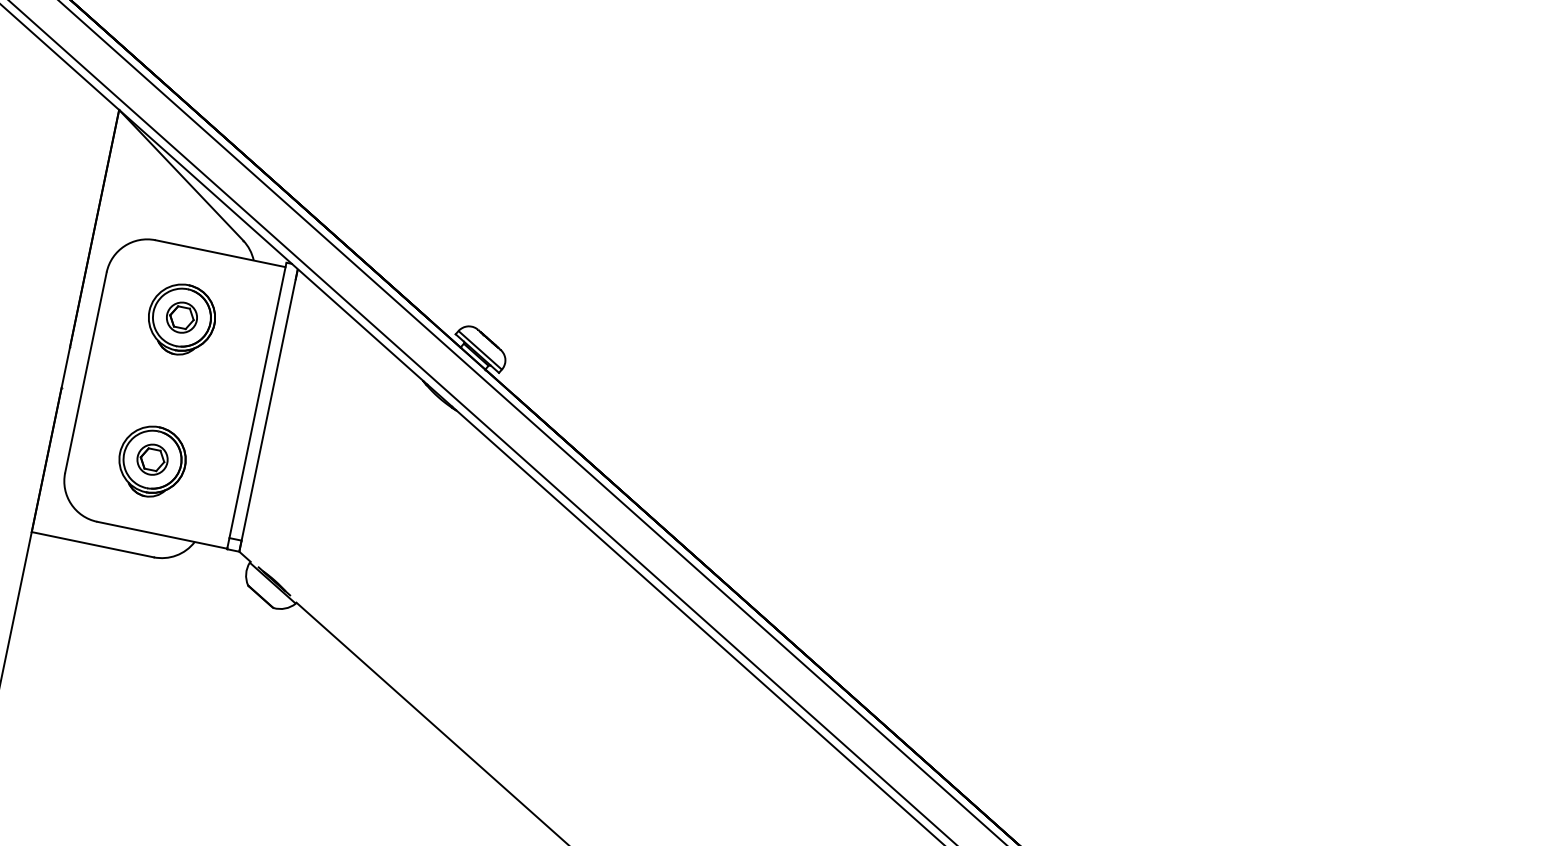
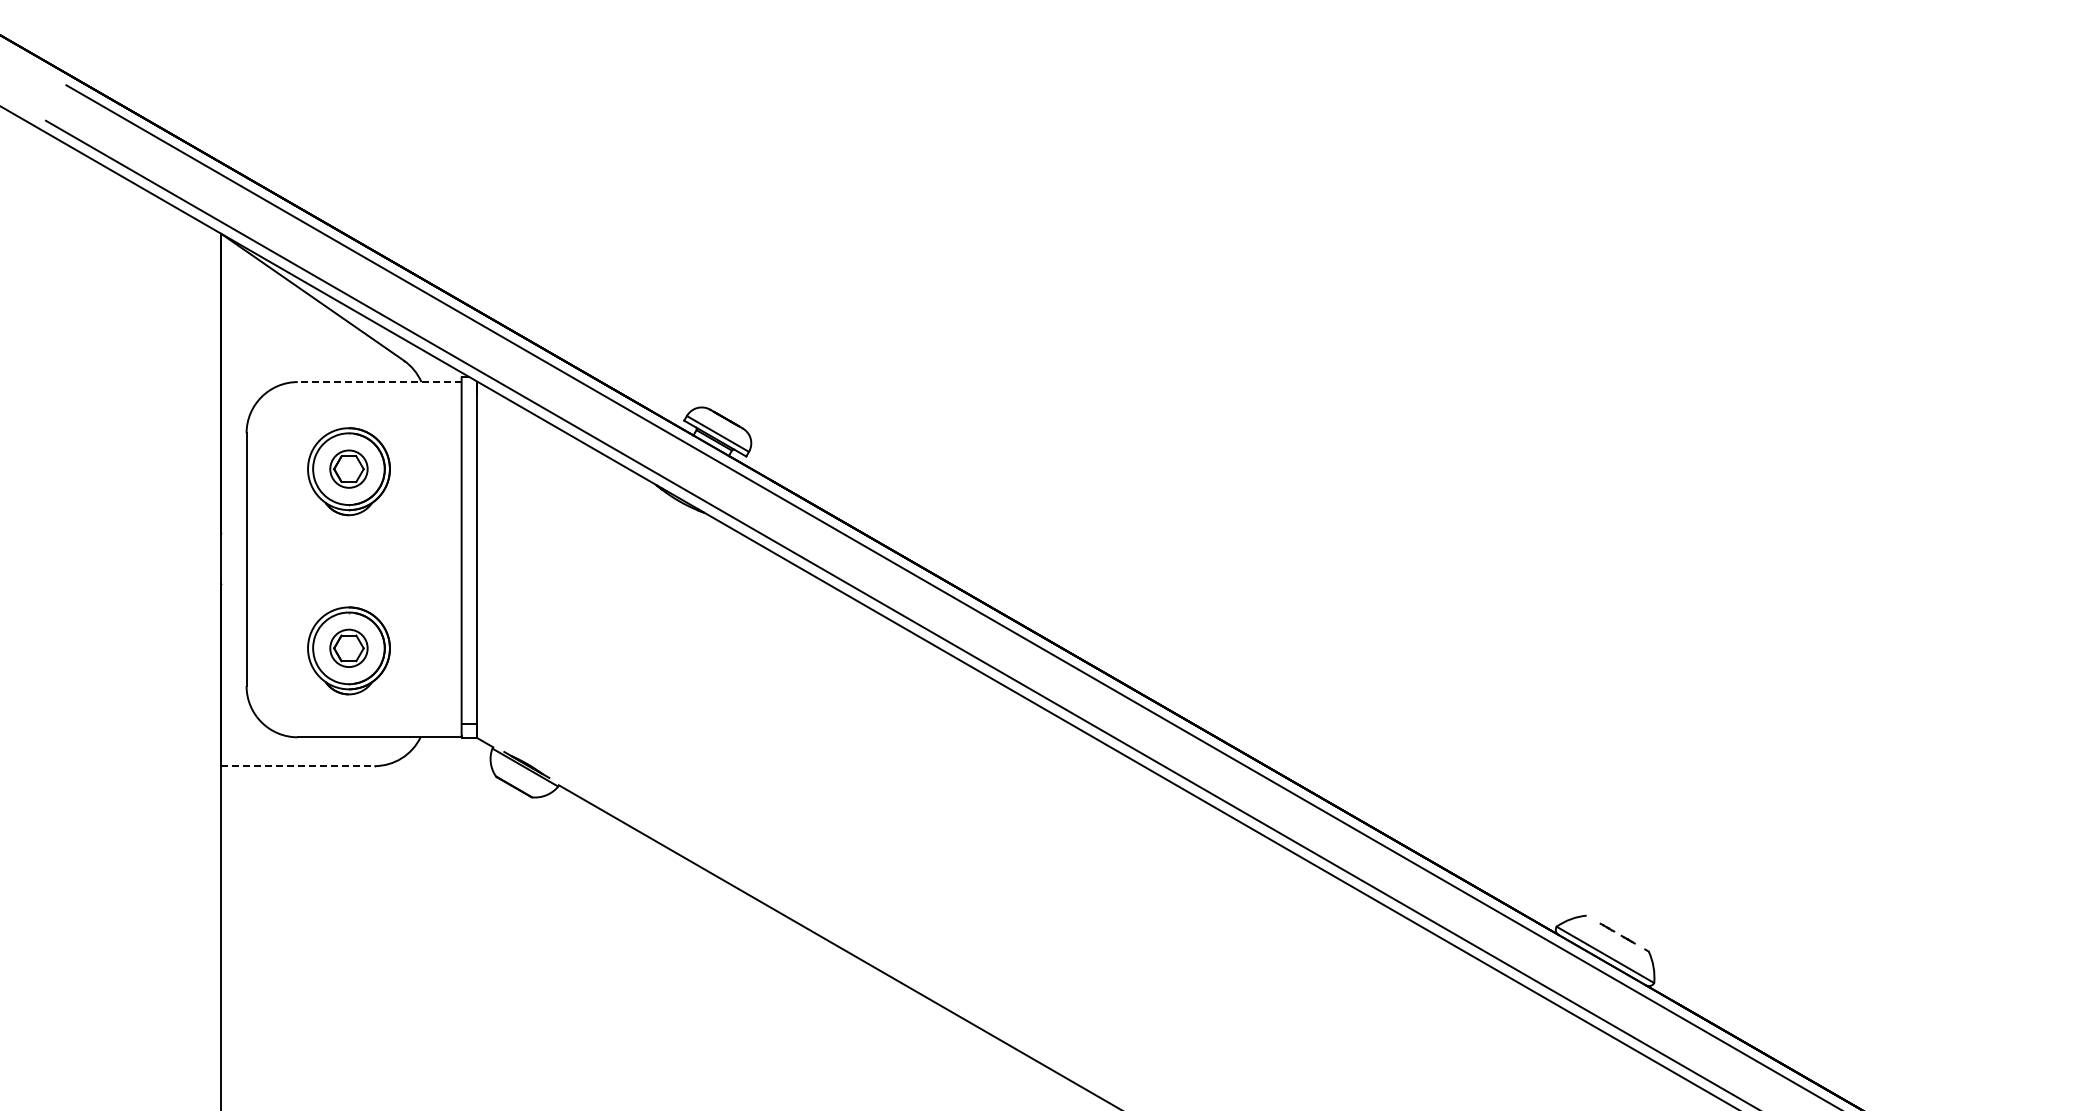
line: (220, 253) -> (379, 382), solid -> dashed
line: (92, 544) -> (297, 766), solid -> dashed

